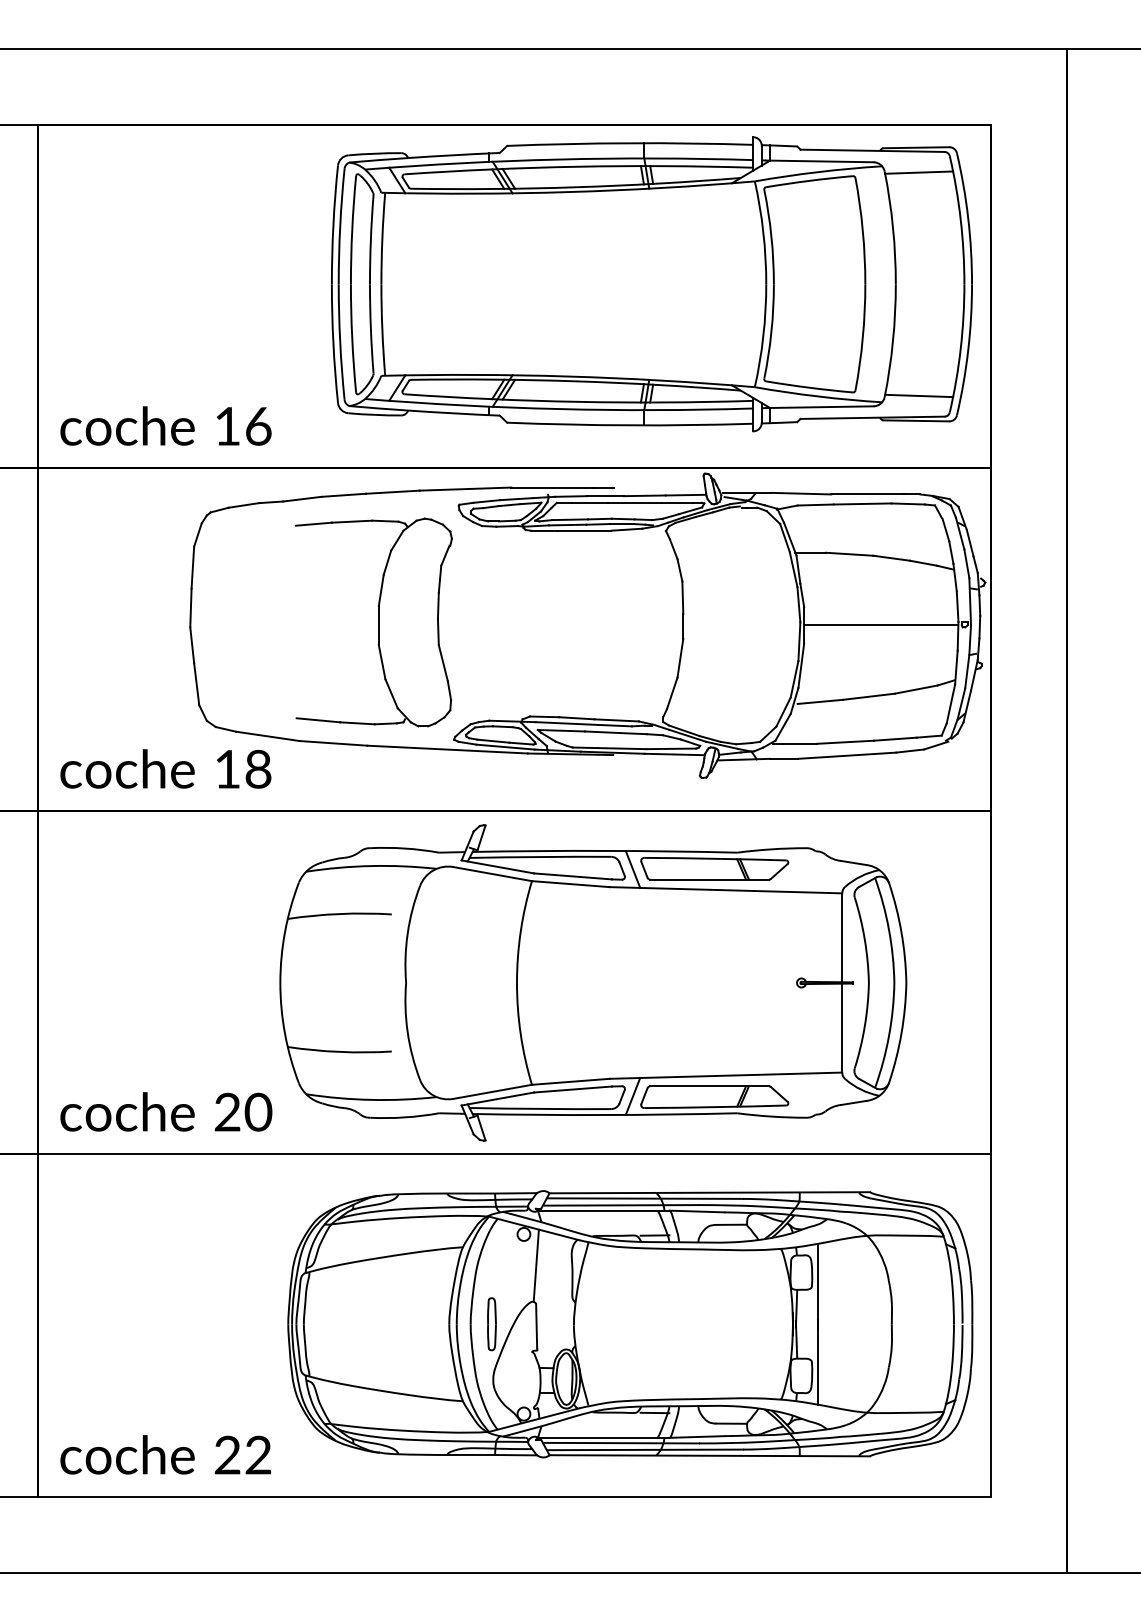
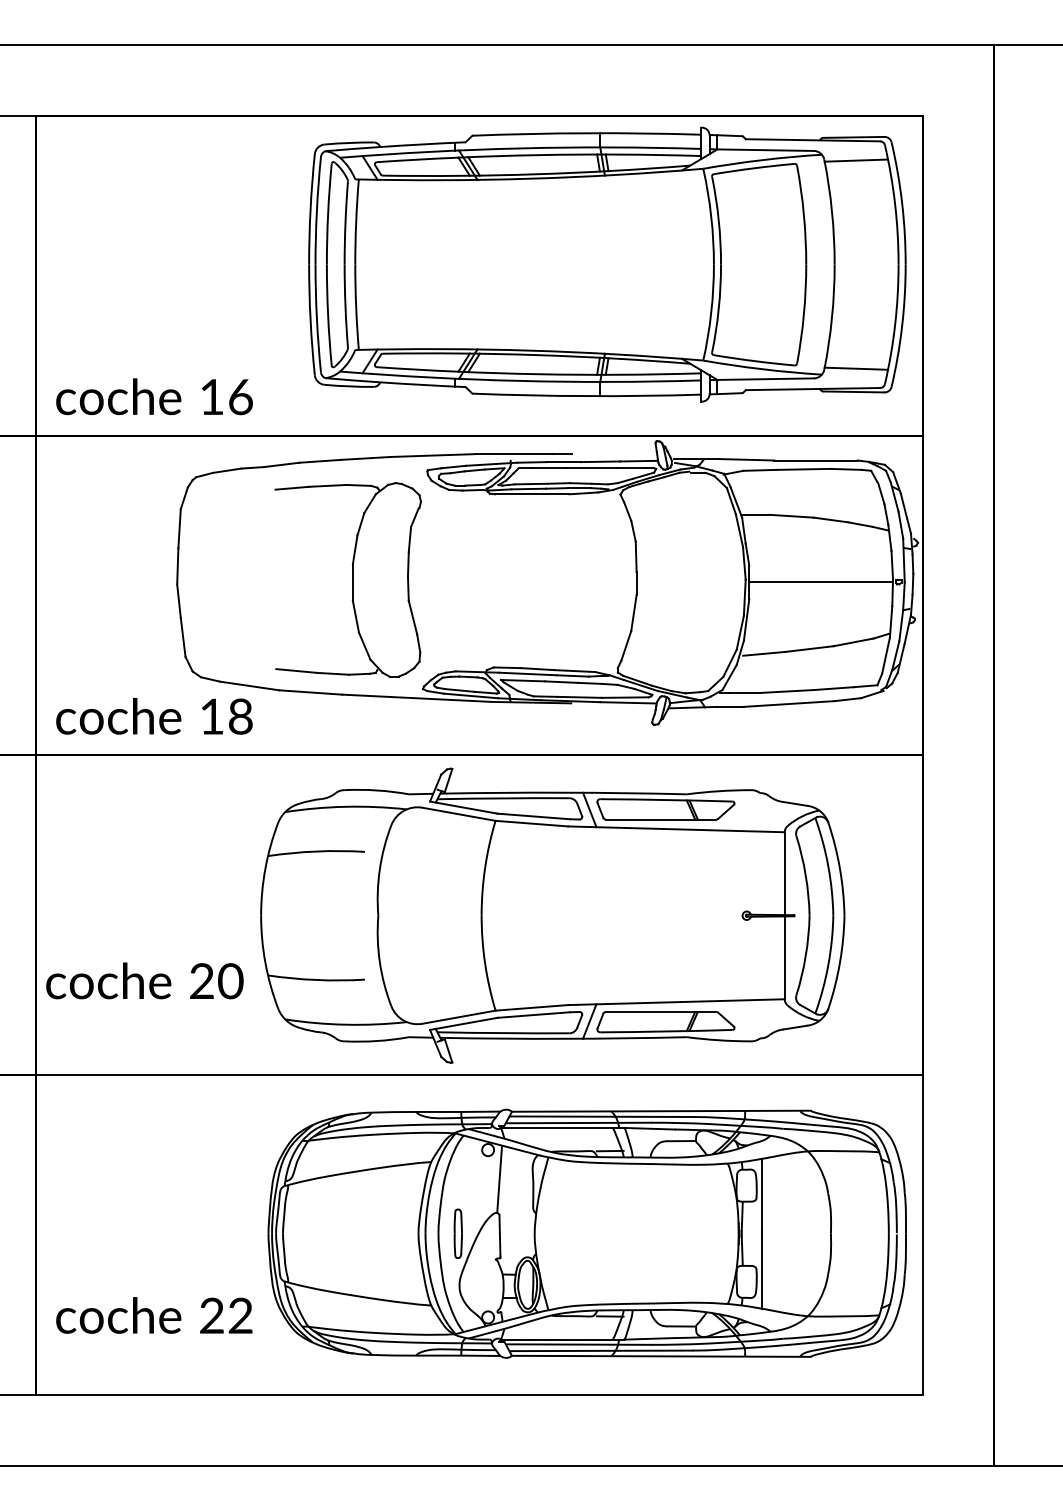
text: (165, 1111) -> (144, 980), moved
text: (165, 1454) -> (154, 1315), moved

